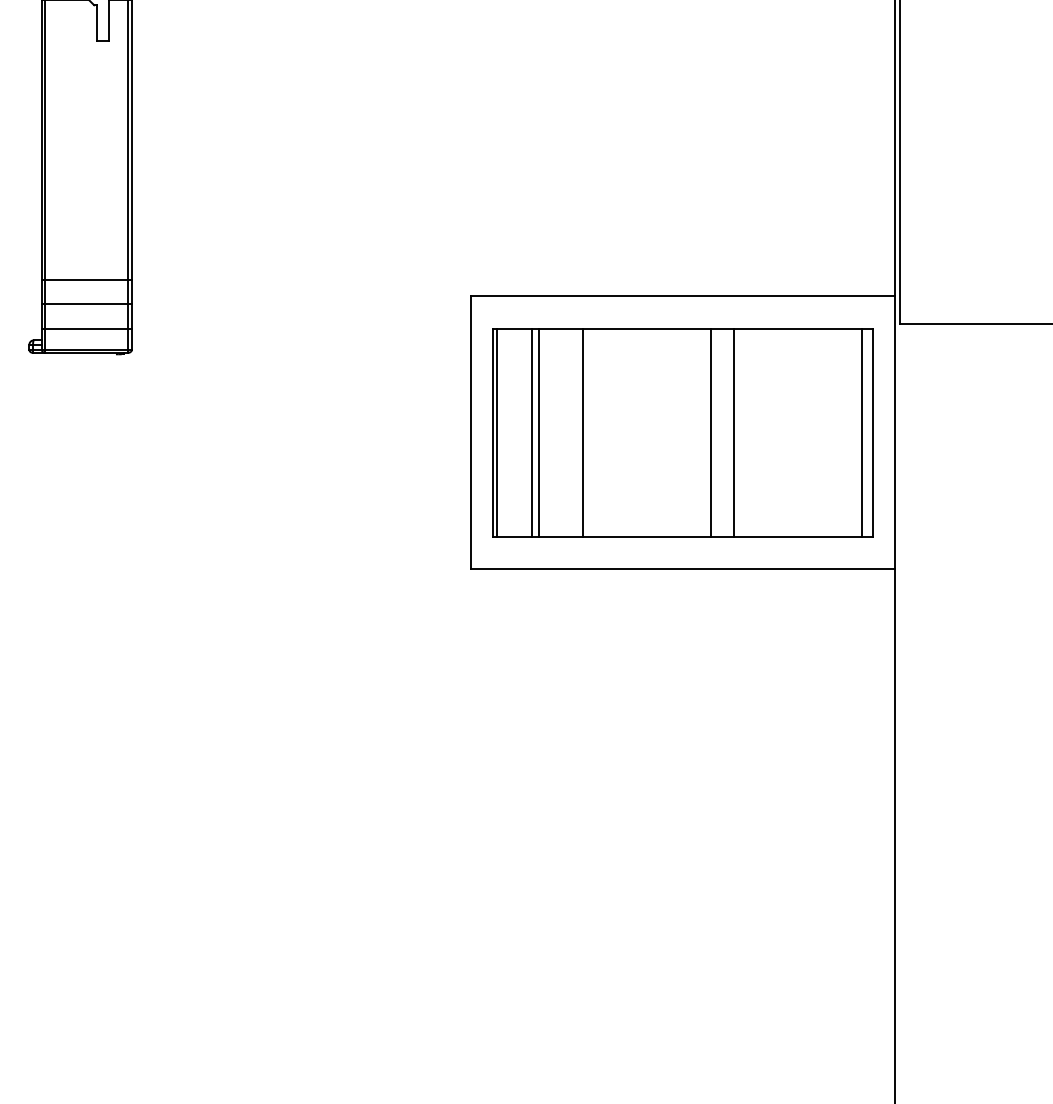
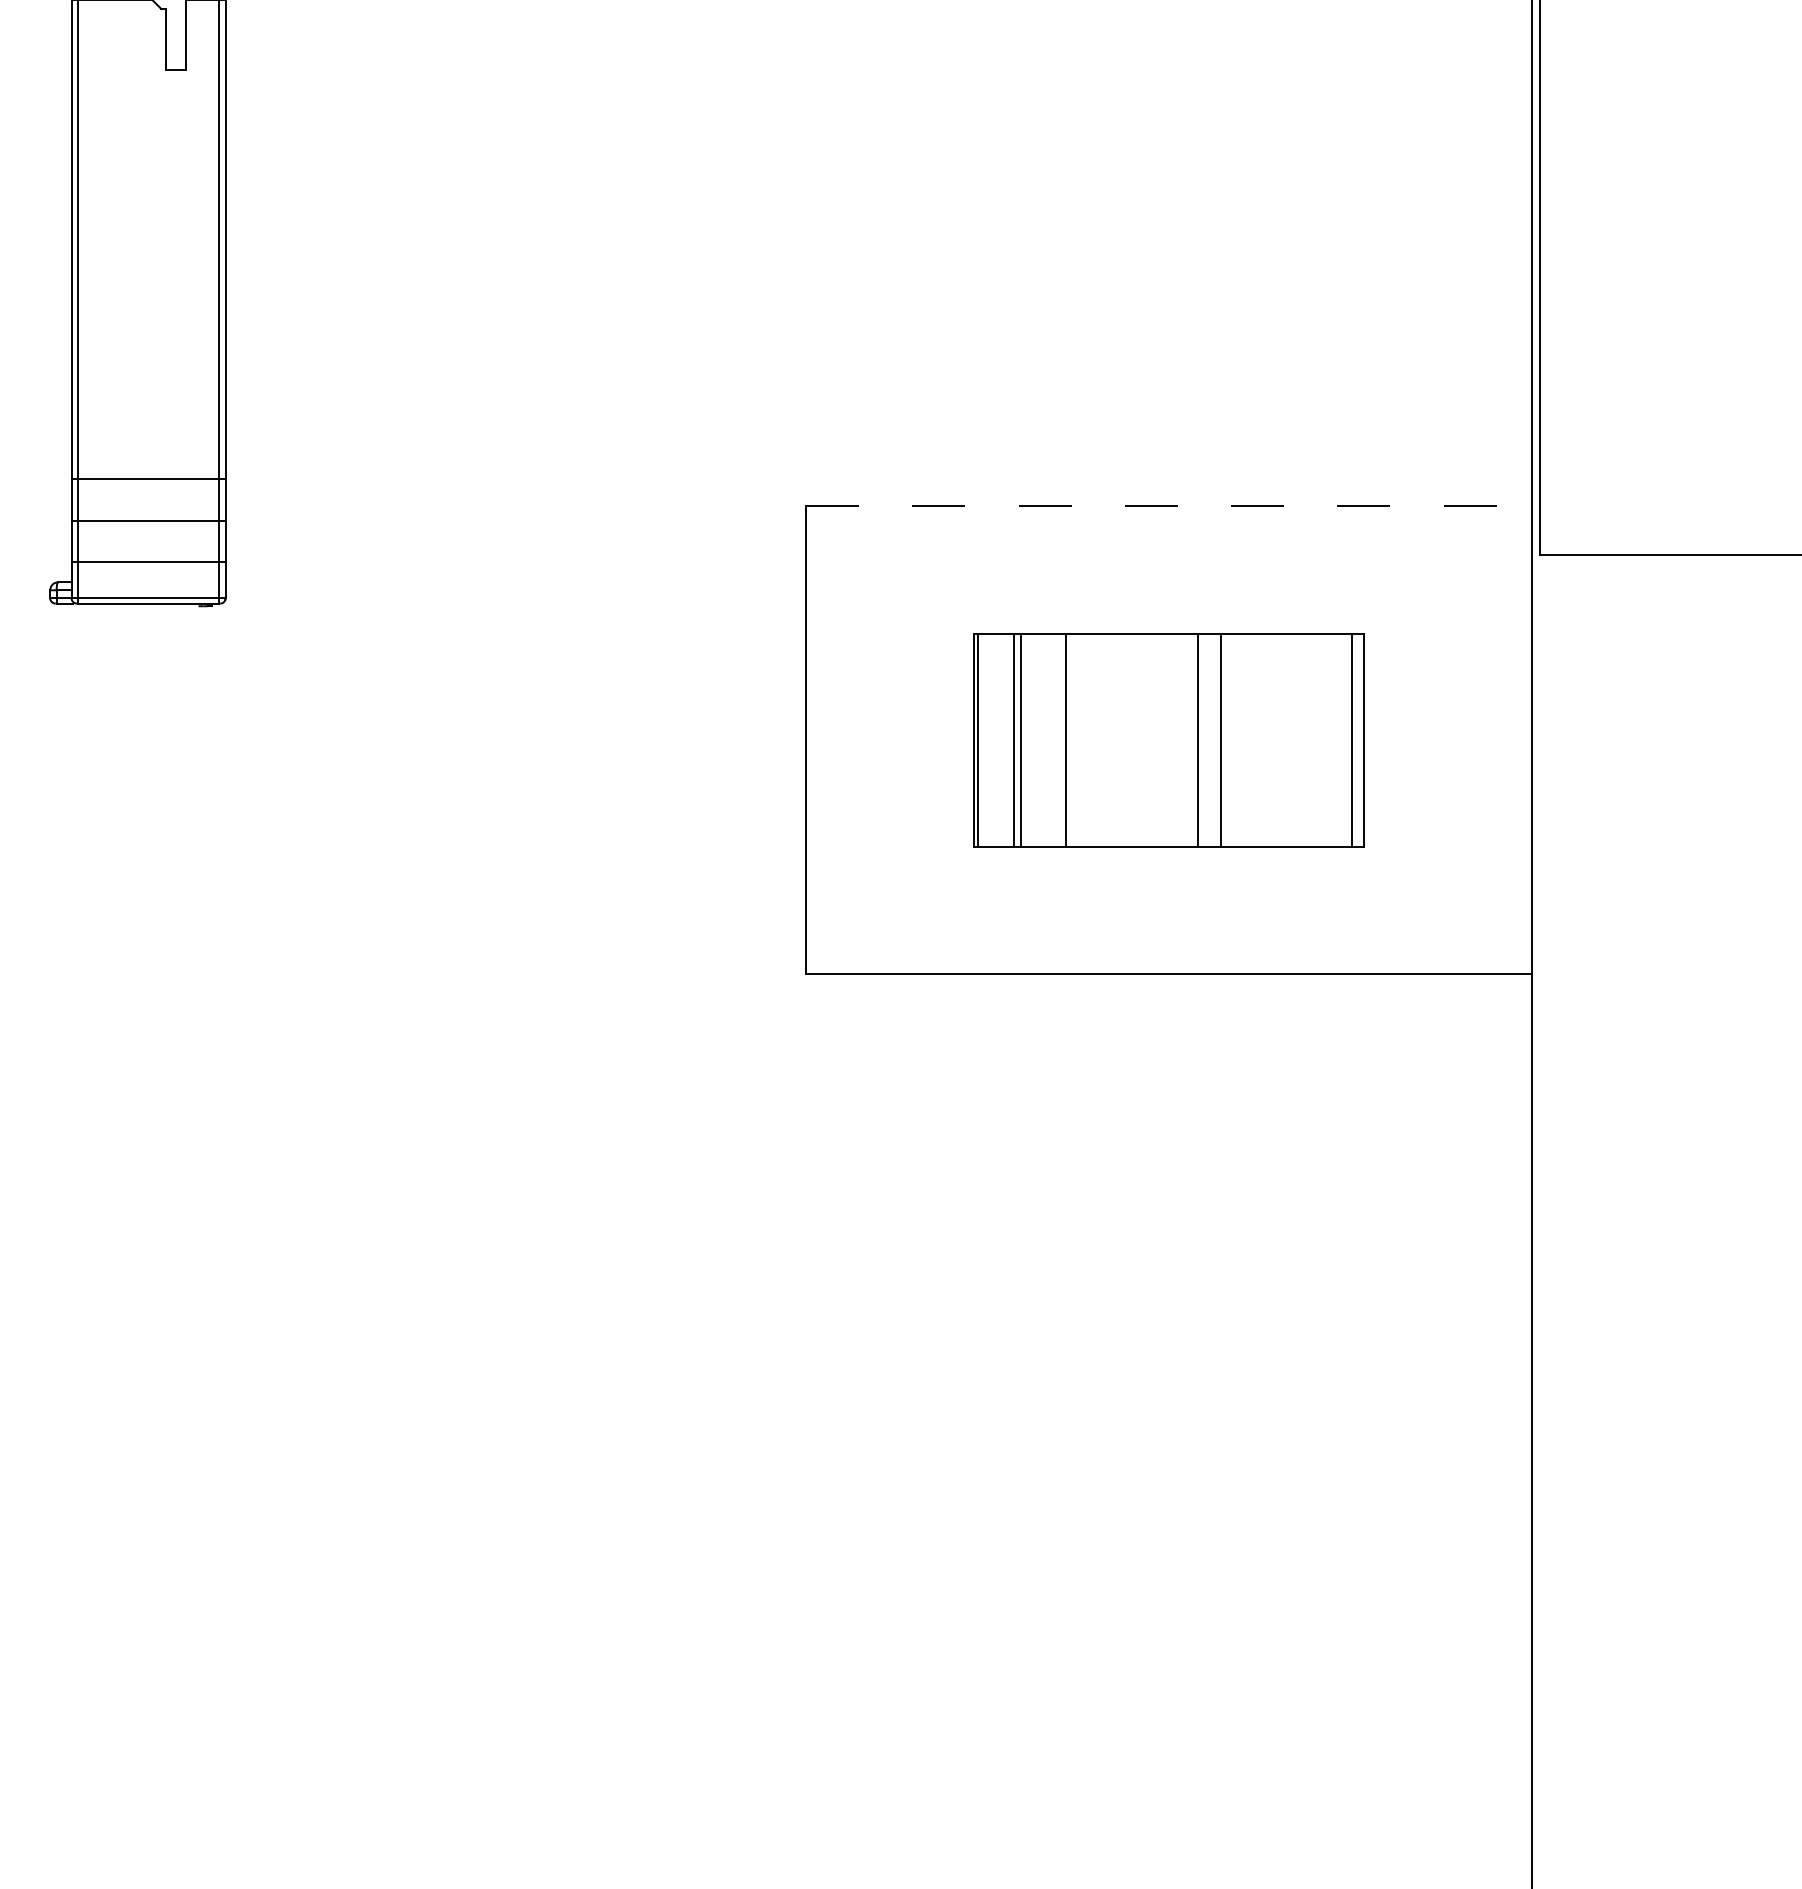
line: (683, 295) -> (1169, 505), solid -> dashed
part: (682, 432) -> (1167, 740), size x0.6

